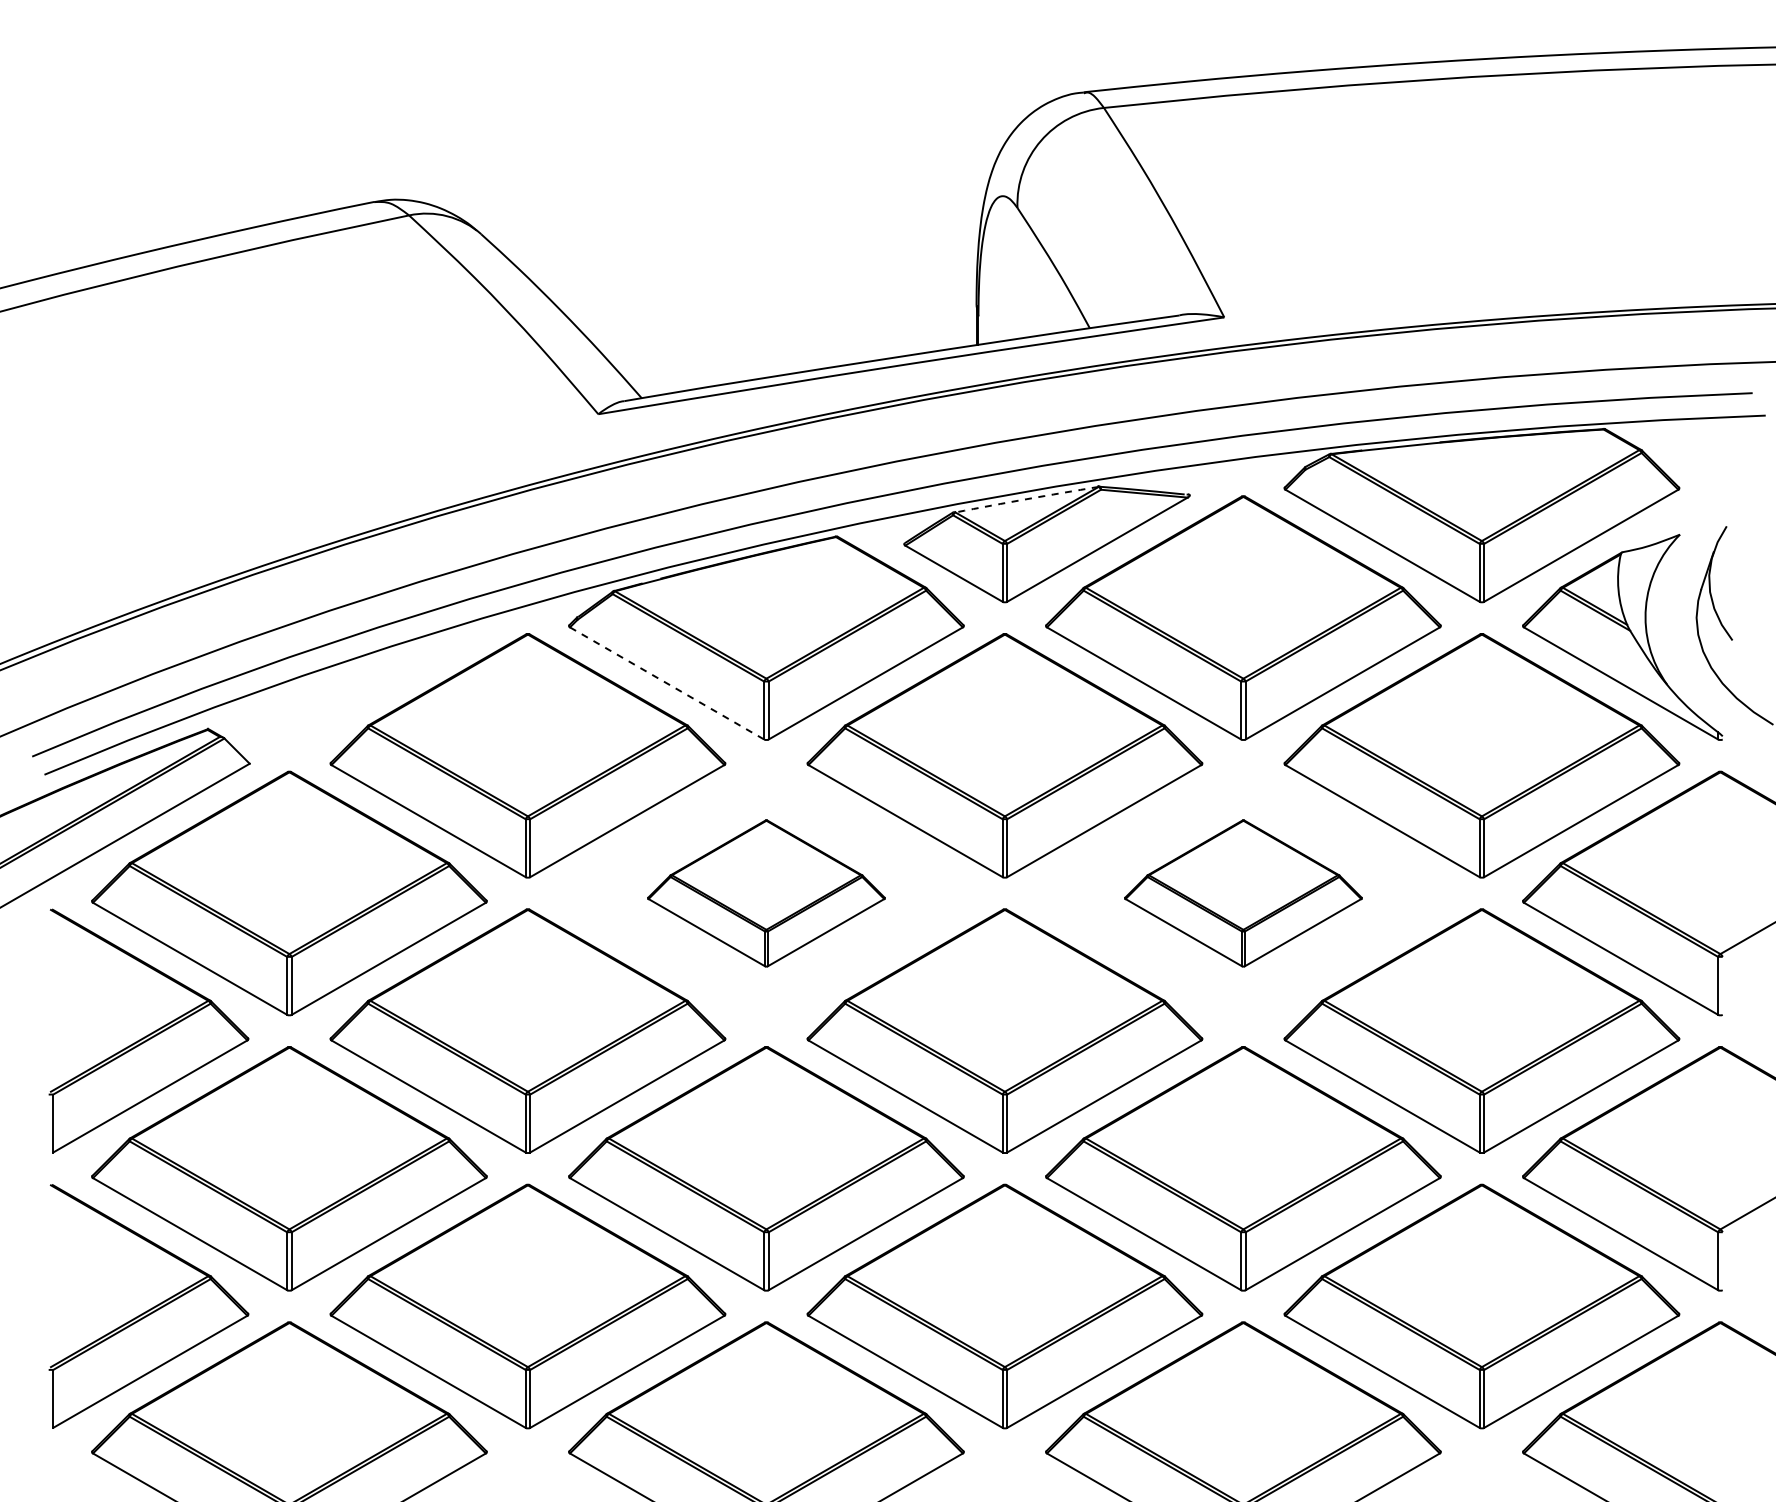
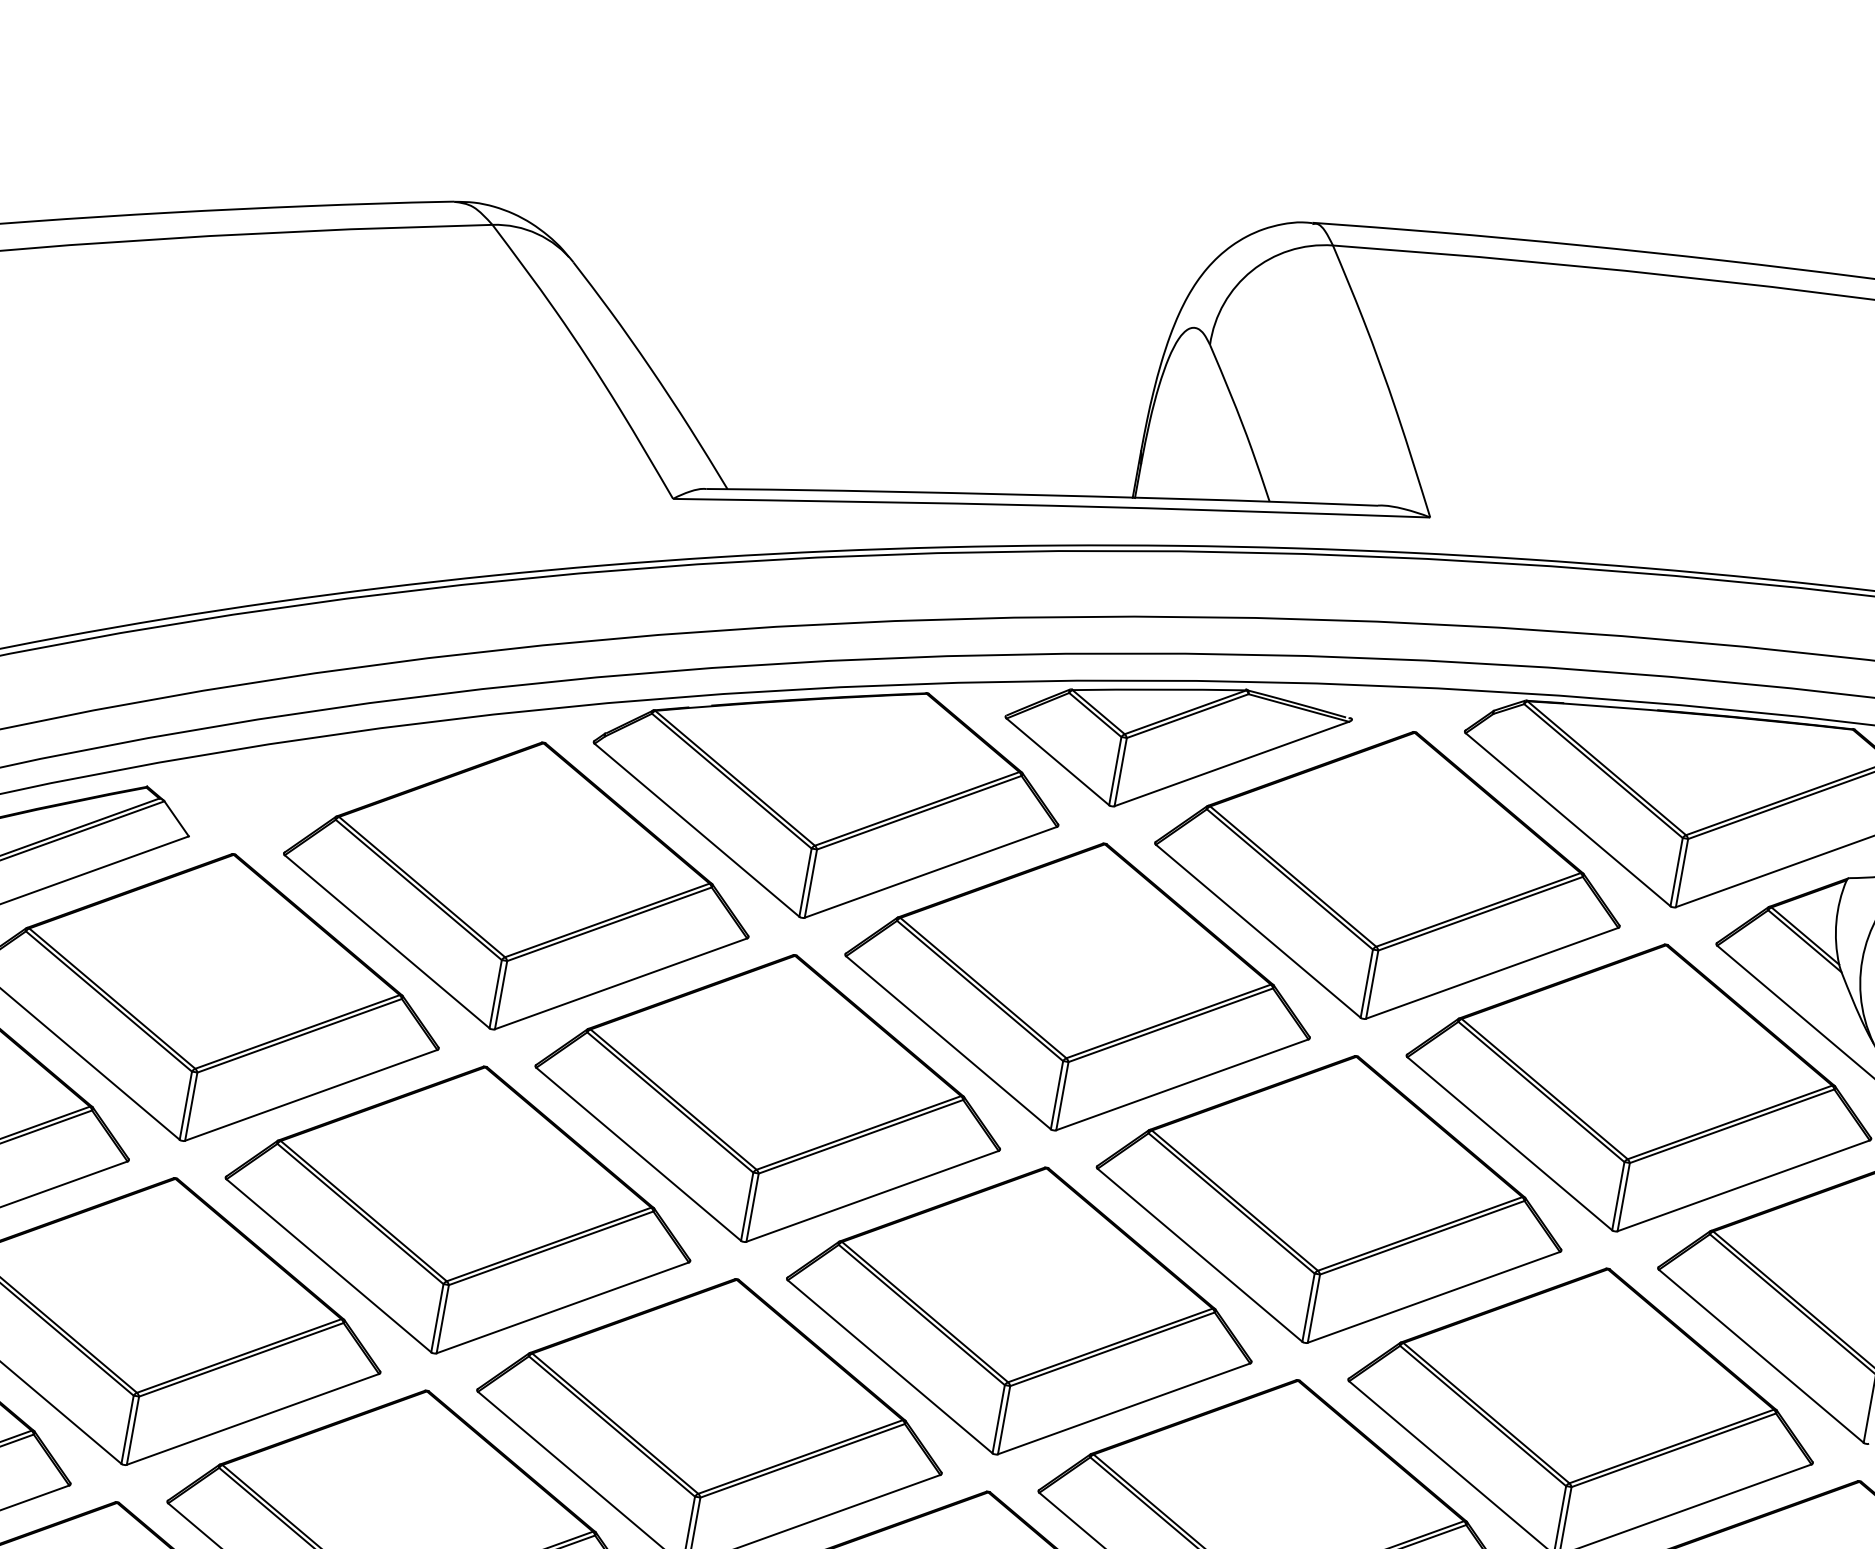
arc: (1026, 499) -> (1158, 689), dashed -> solid
line: (667, 683) -> (697, 830), dashed -> solid
part: (766, 893) -> (769, 1098), size x1.67
part: (1243, 893) -> (1330, 1199), size x1.67

